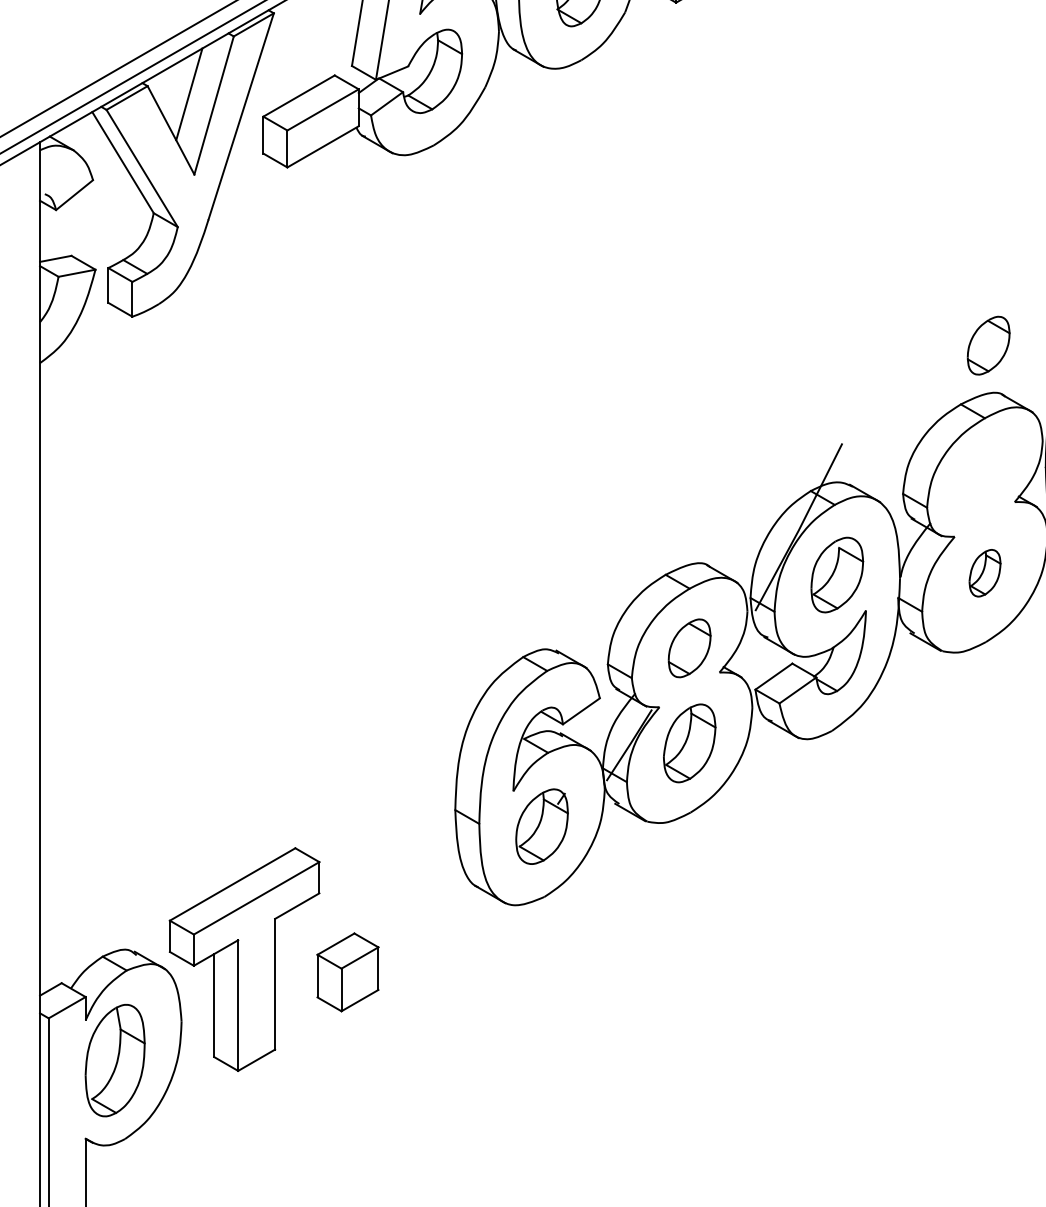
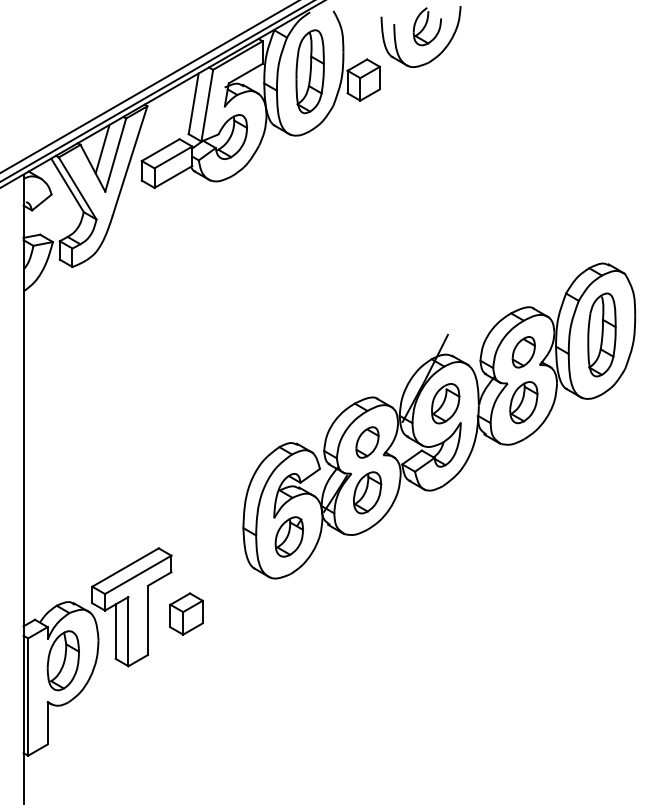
part: (988, 346) -> (523, 352), moved
part: (984, 572) -> (523, 402), size x1.67

